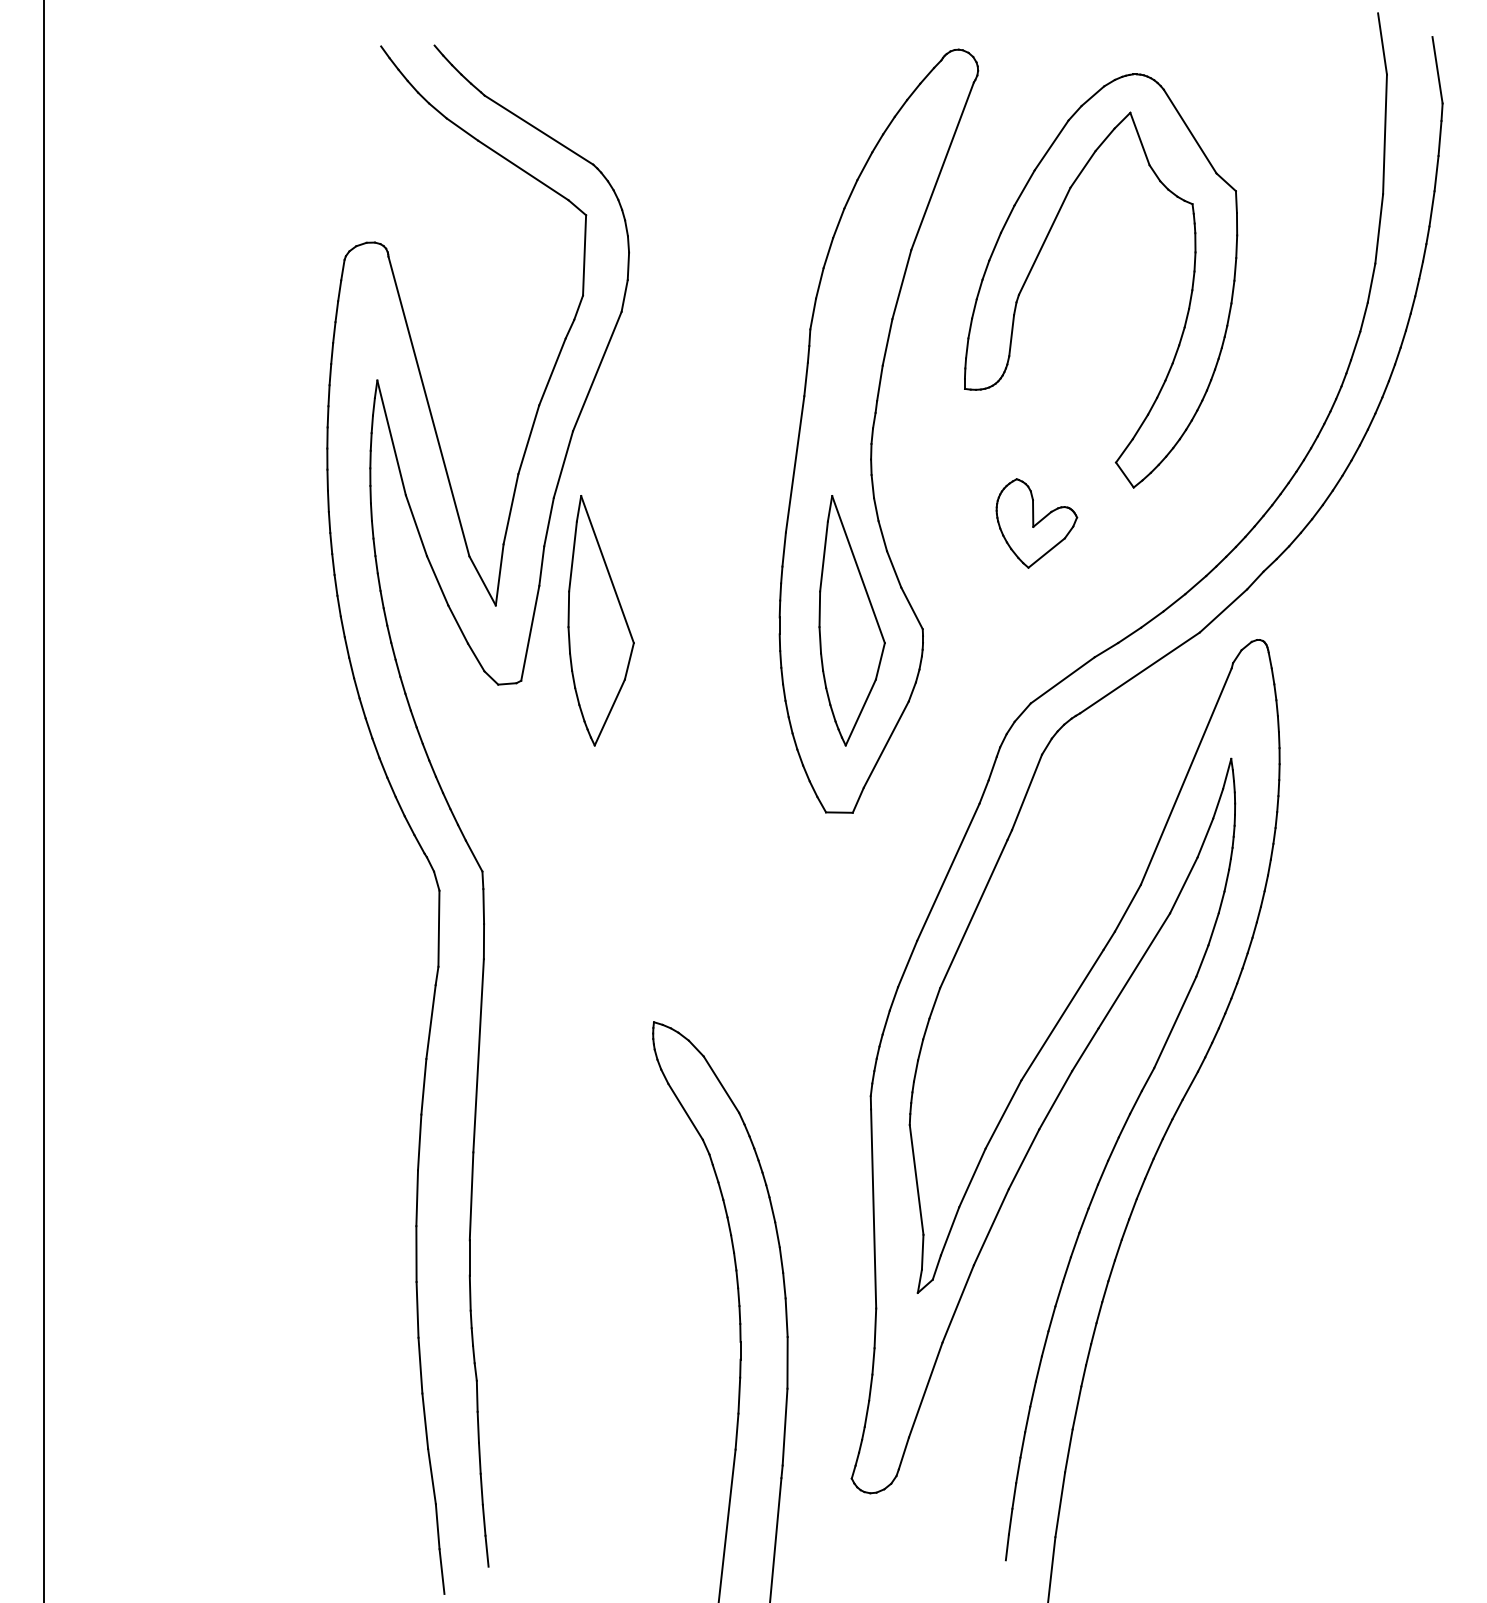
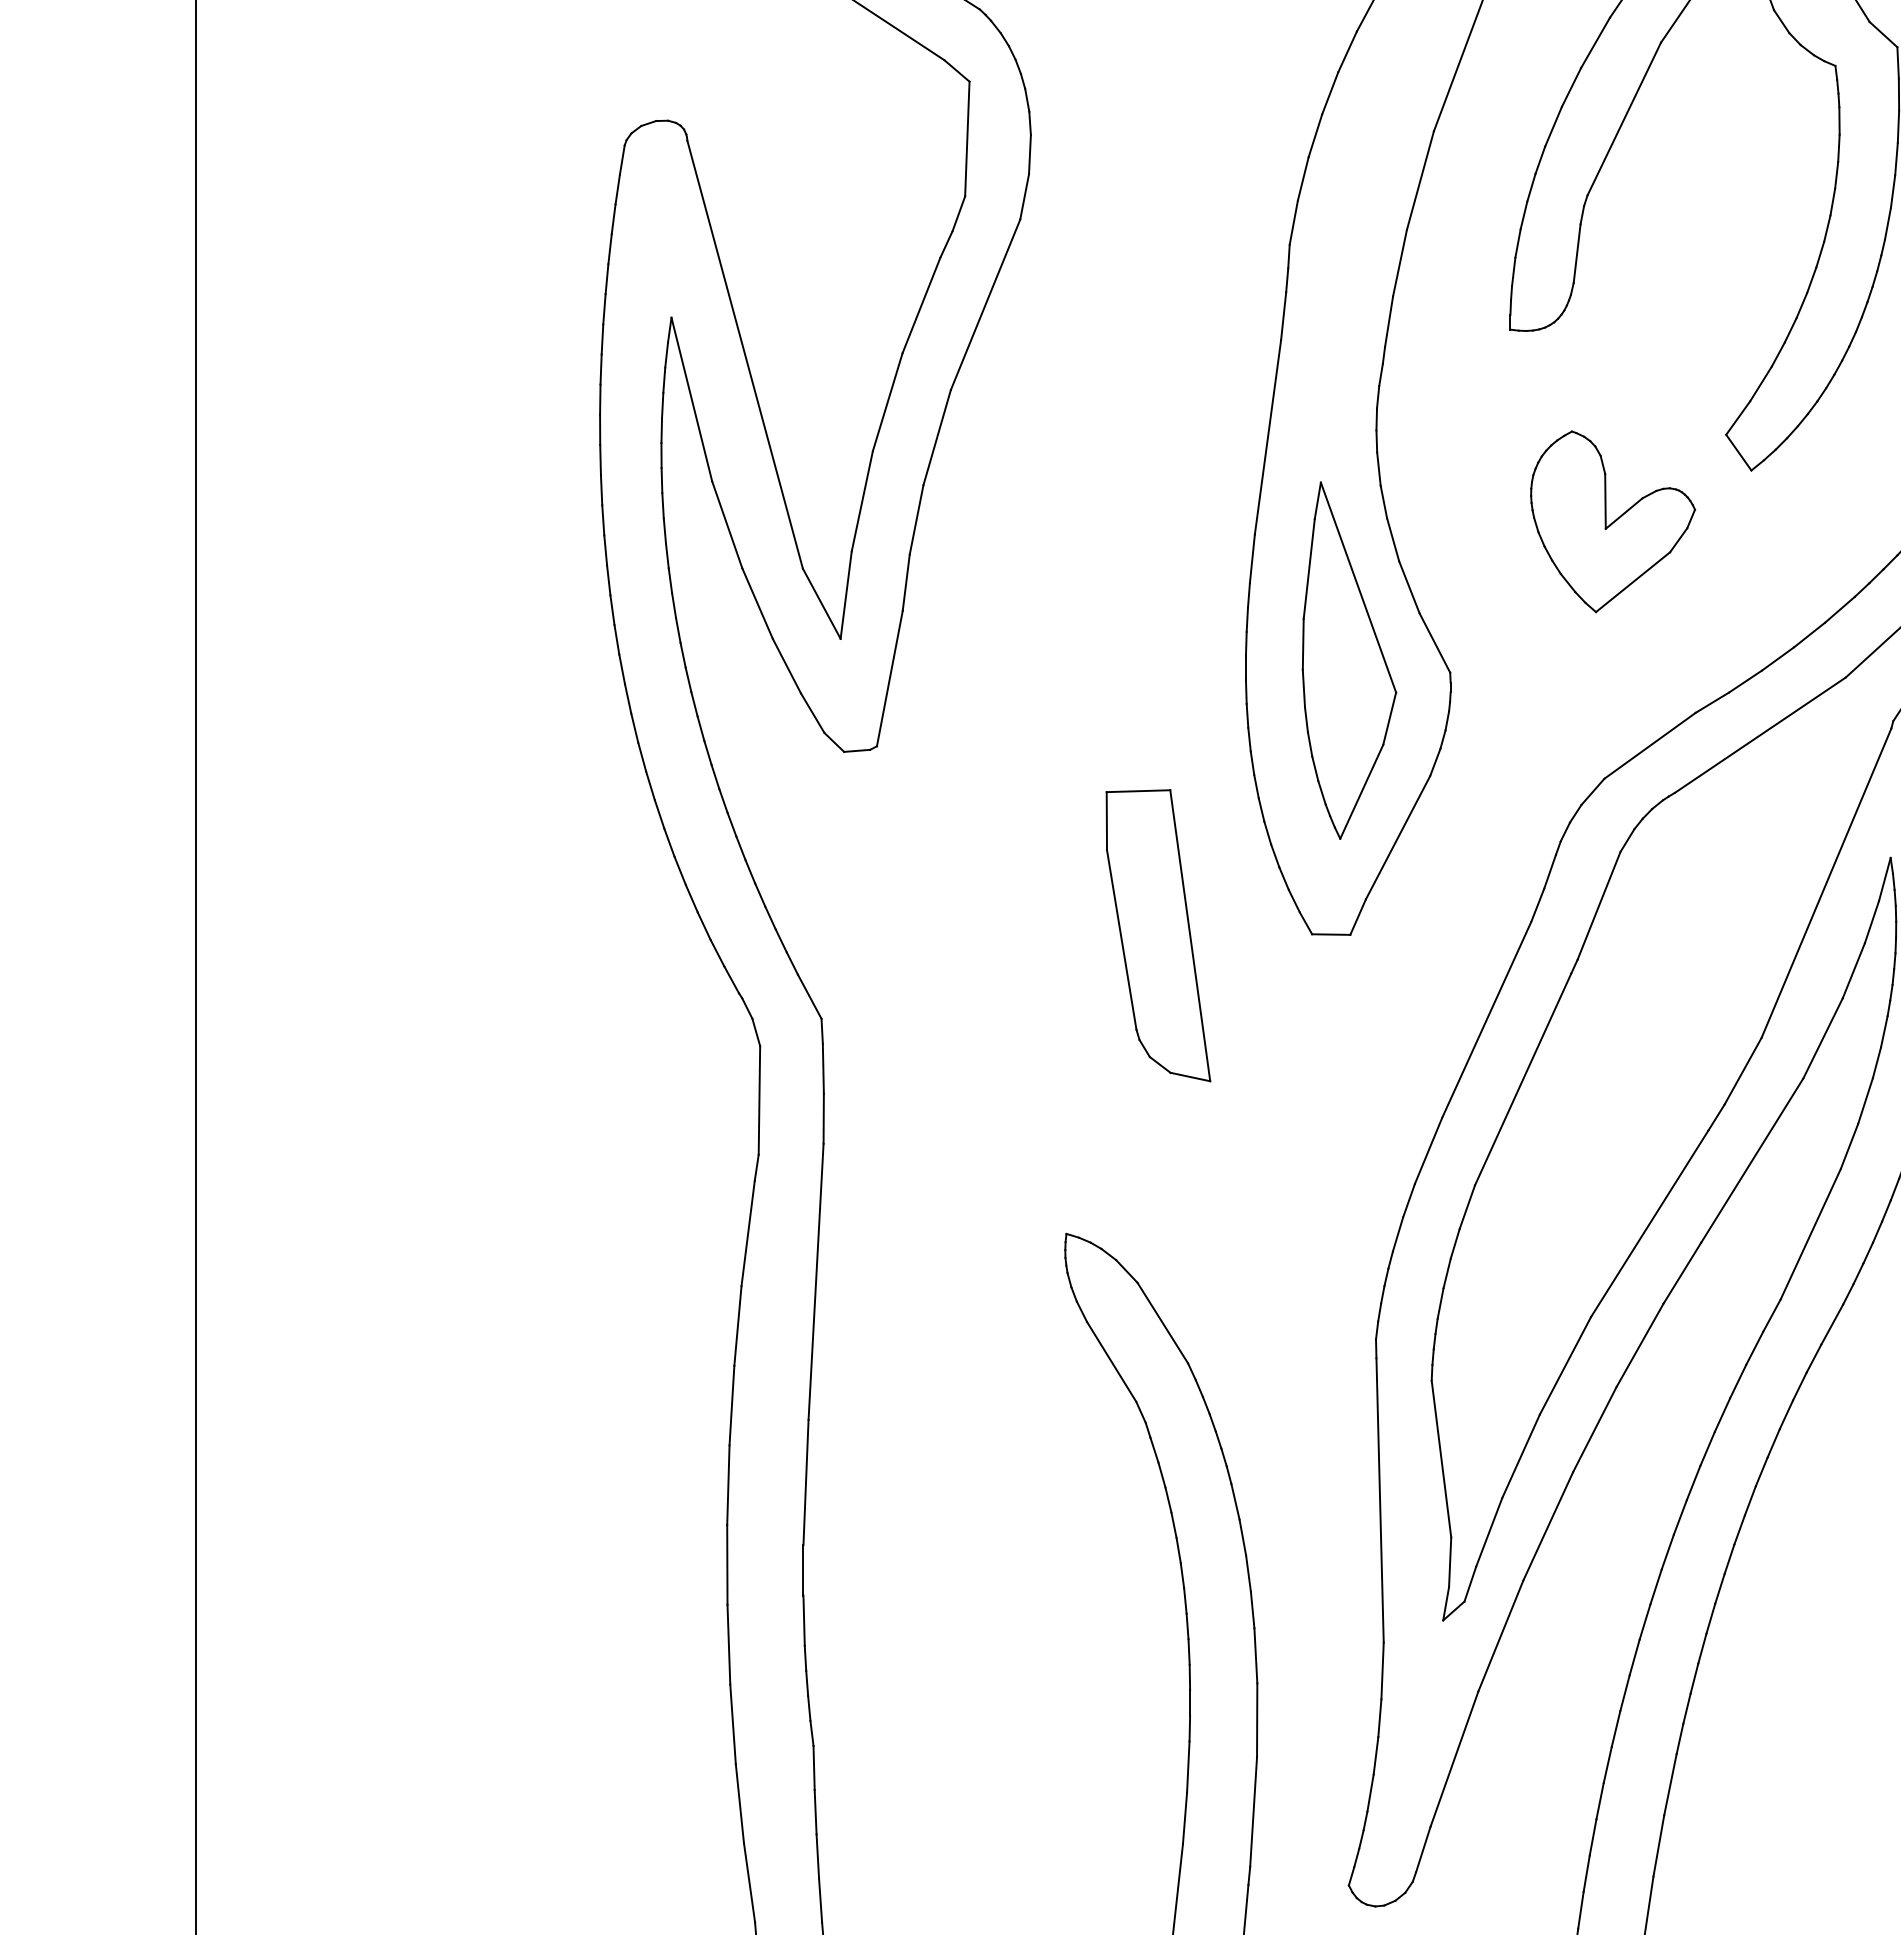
part: (1036, 523) -> (1612, 521), size x1.43
part: (600, 620) -> (990, 660), removed
part: (718, 813) -> (1158, 935), added

